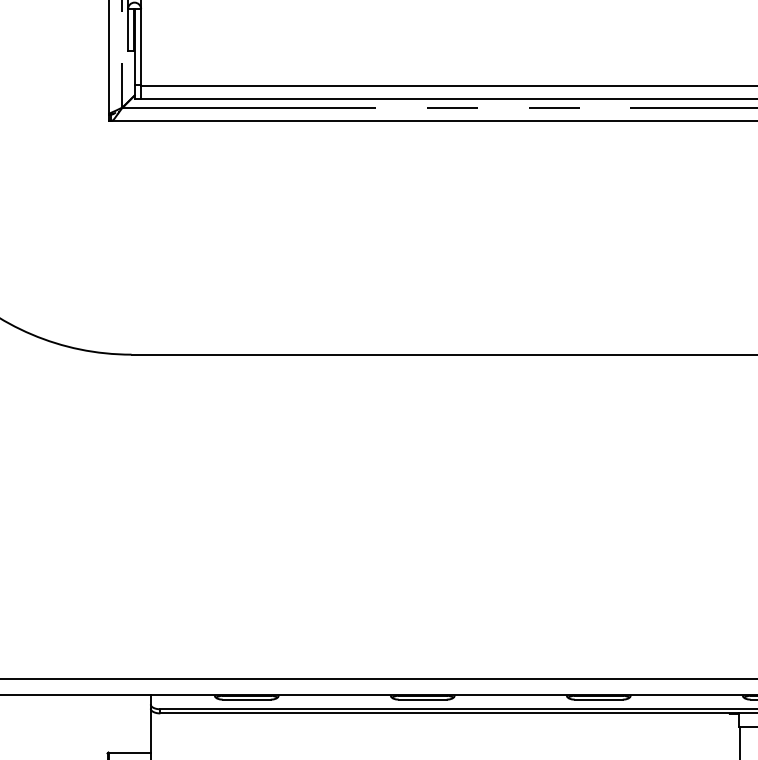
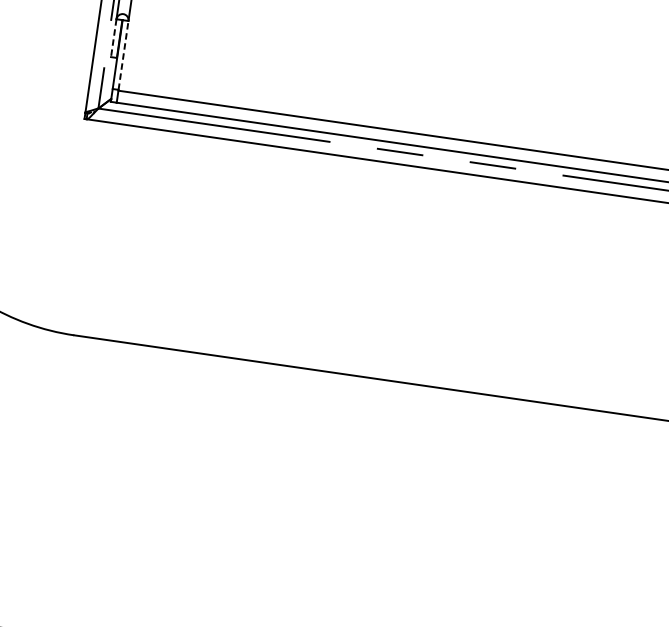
line: (128, 29) -> (114, 37), solid -> dashed
line: (141, 46) -> (123, 55), solid -> dashed

